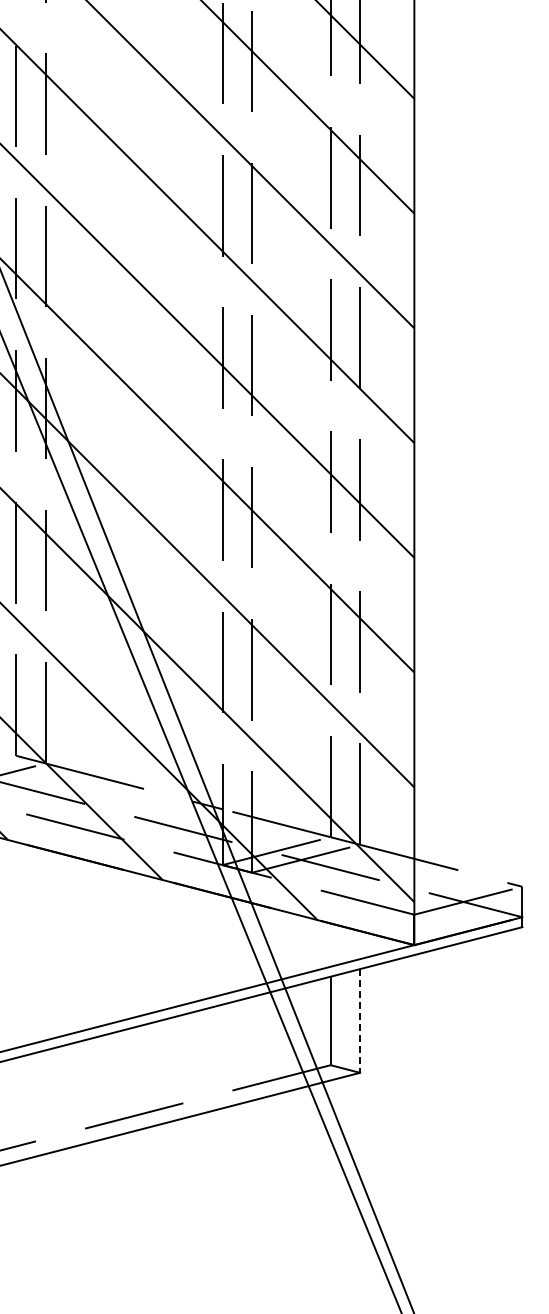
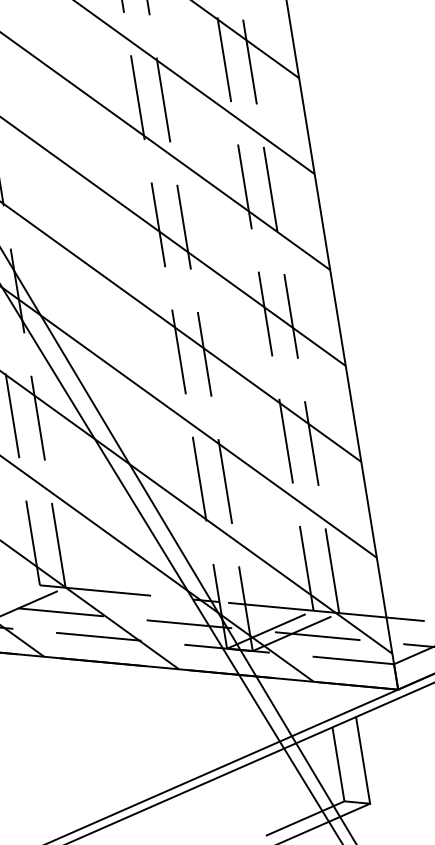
line: (360, 1020) -> (363, 759), dashed -> solid

